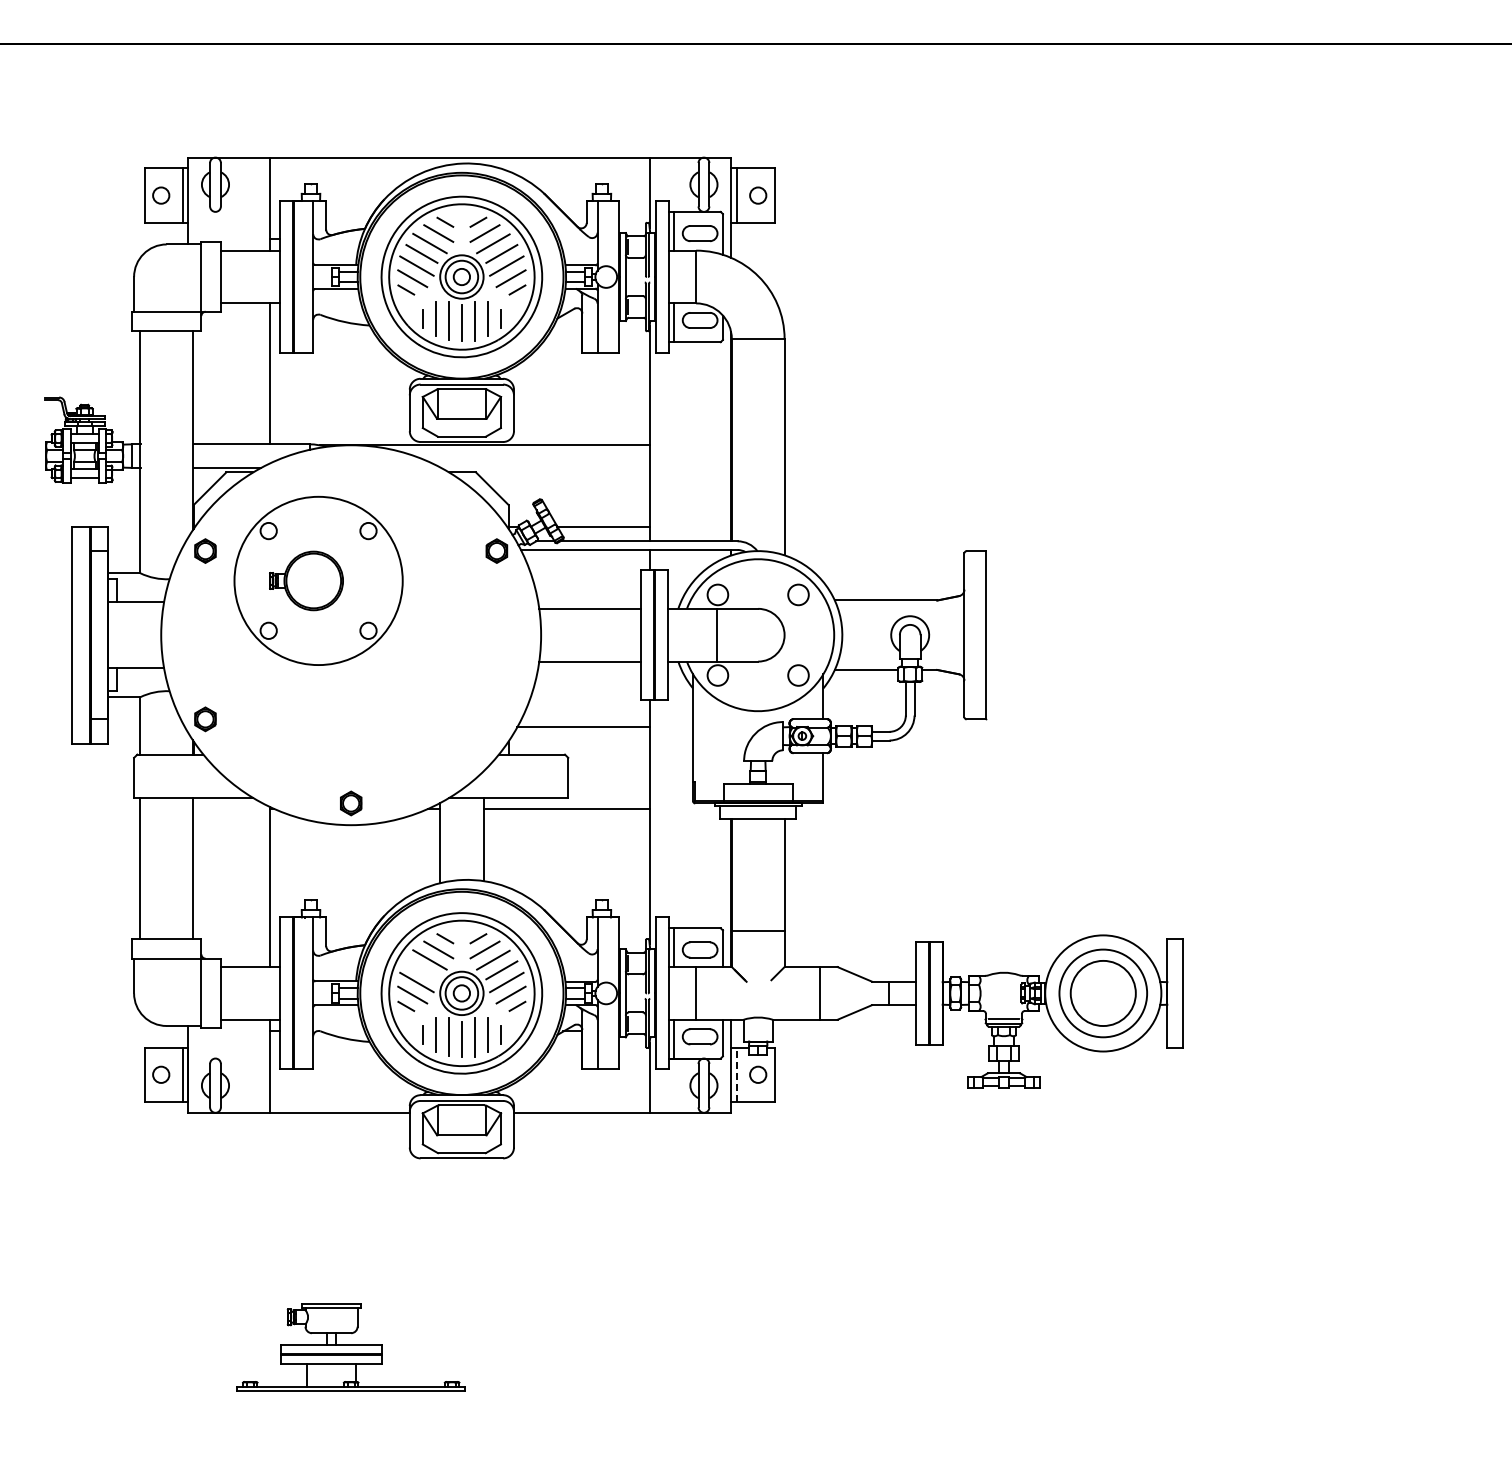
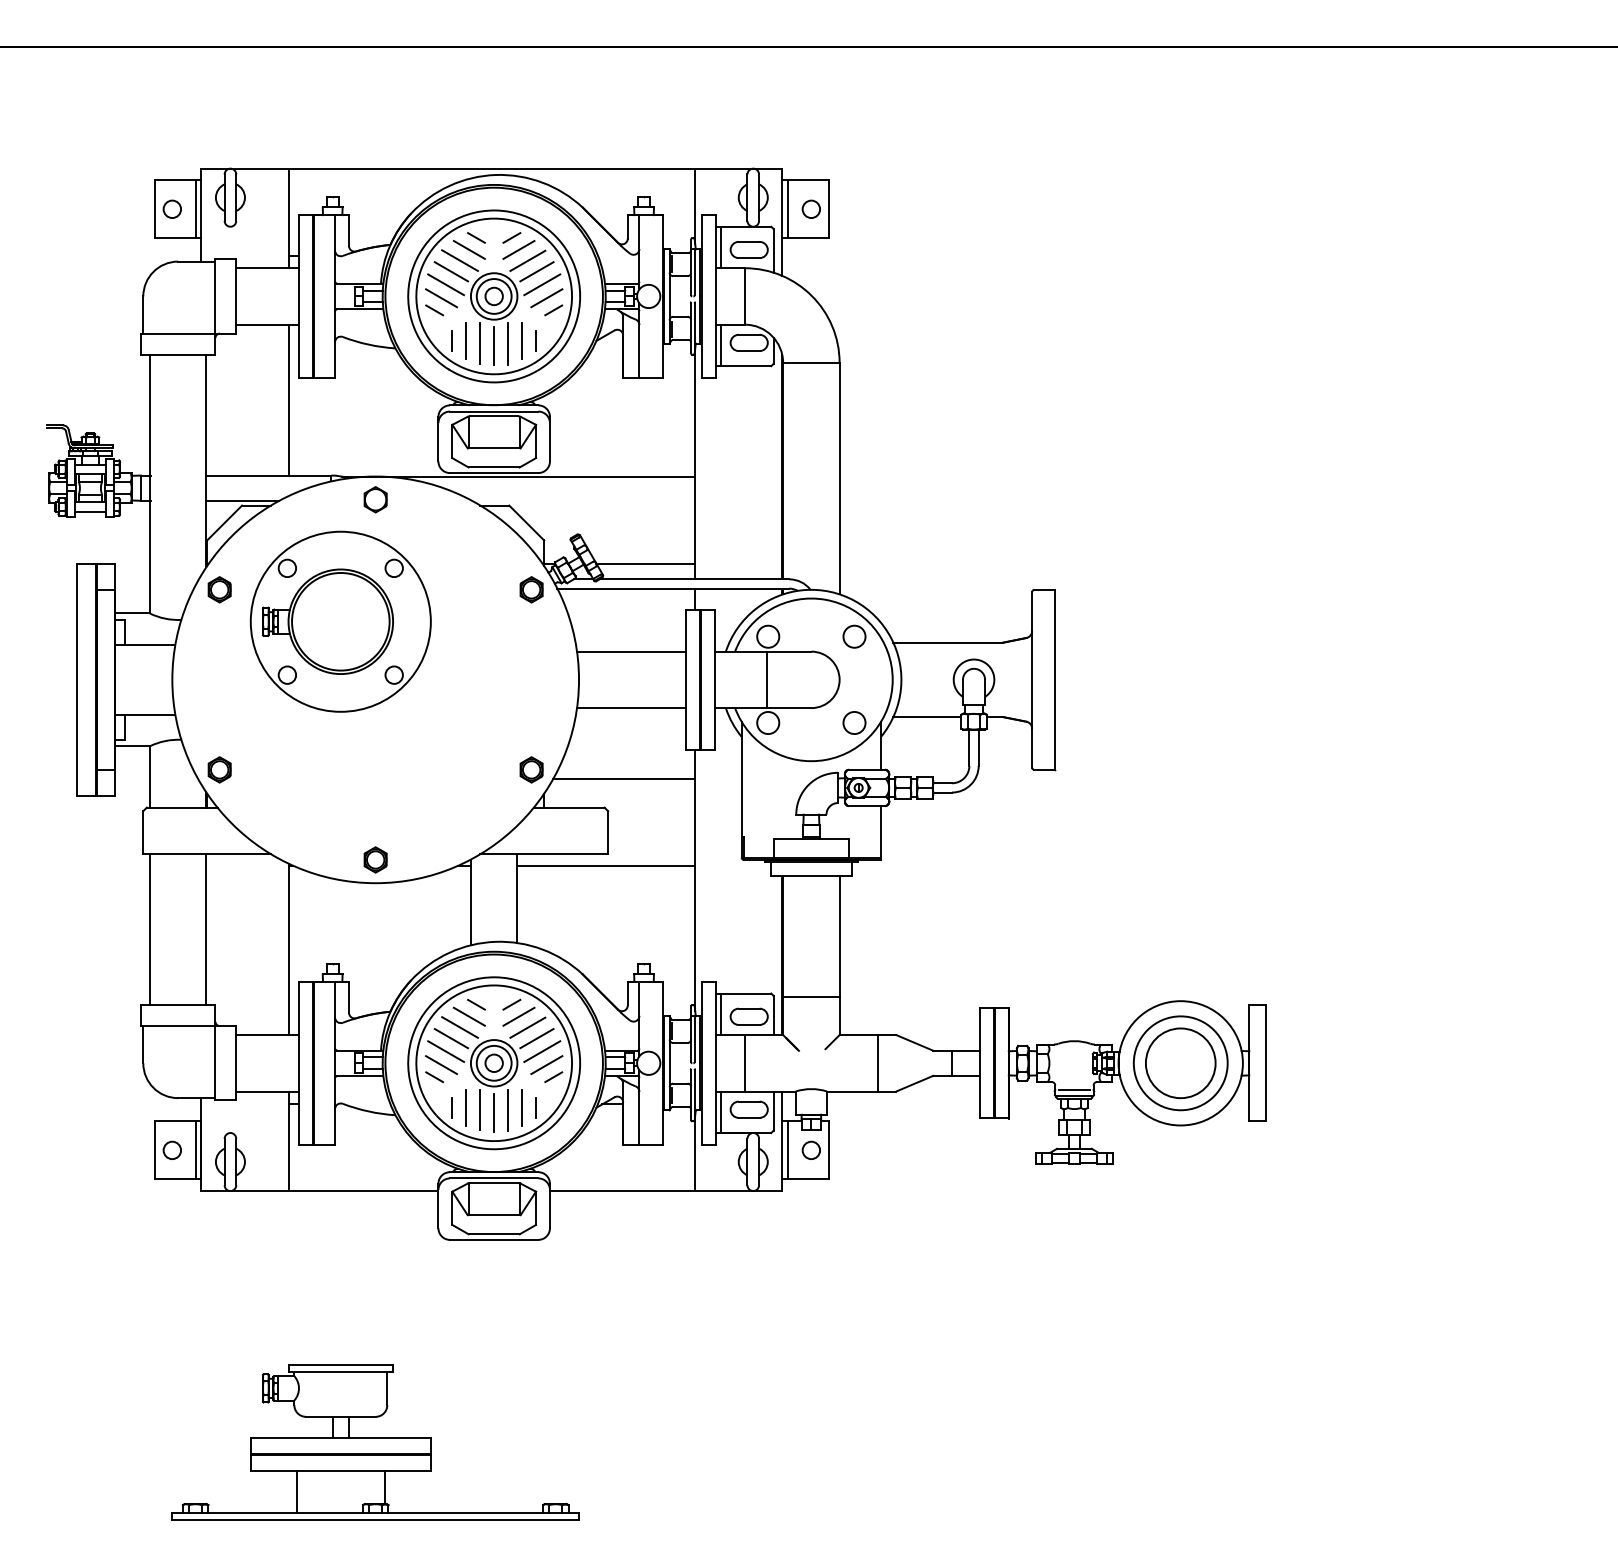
part: (351, 466) -> (376, 499), added
part: (306, 580) -> (327, 621), size x1.67
part: (496, 719) -> (531, 770), added
line: (421, 970) -> (450, 1038), added
line: (736, 1074) -> (788, 1150), dashed -> solid
part: (350, 1347) -> (374, 1442), size x1.67

